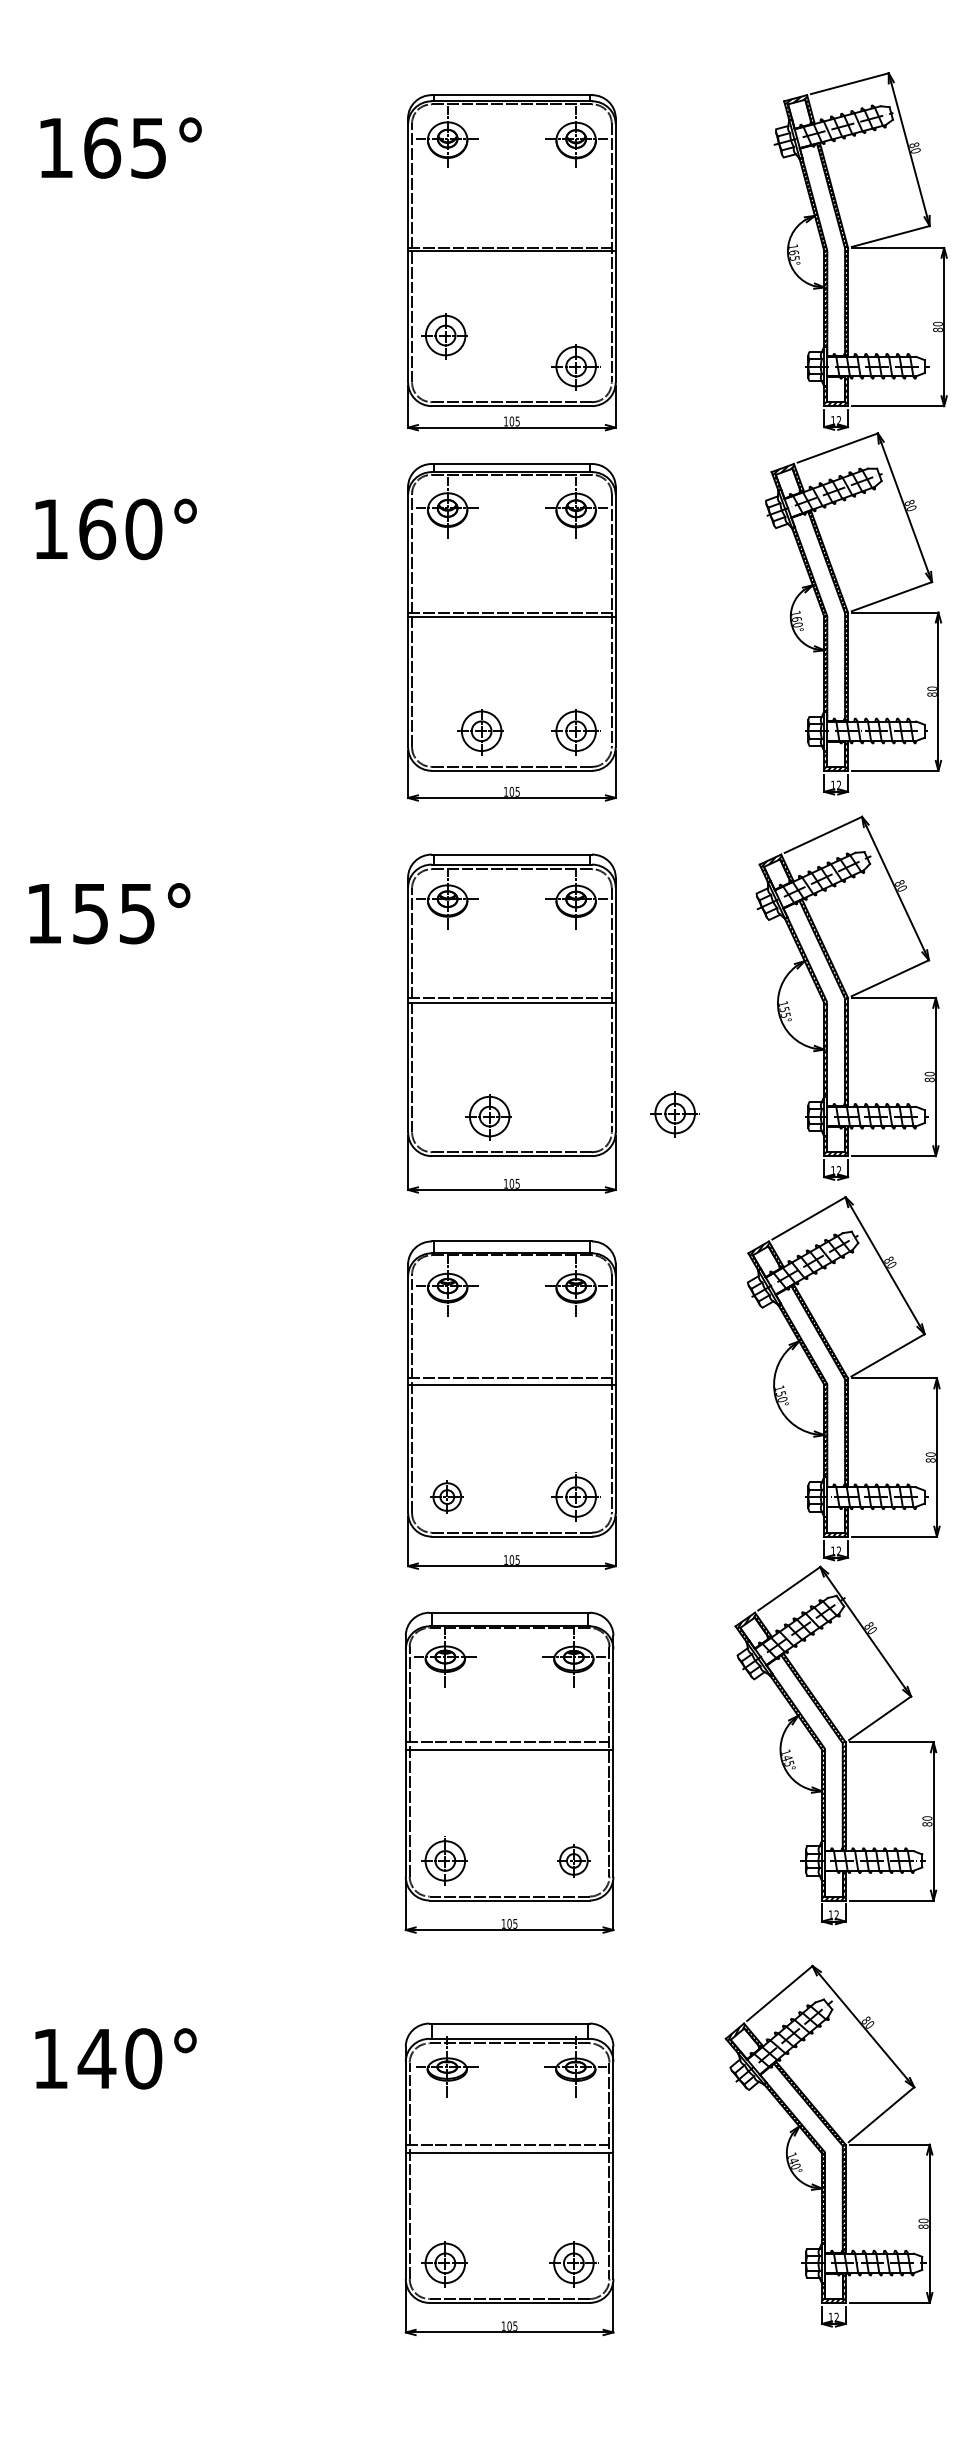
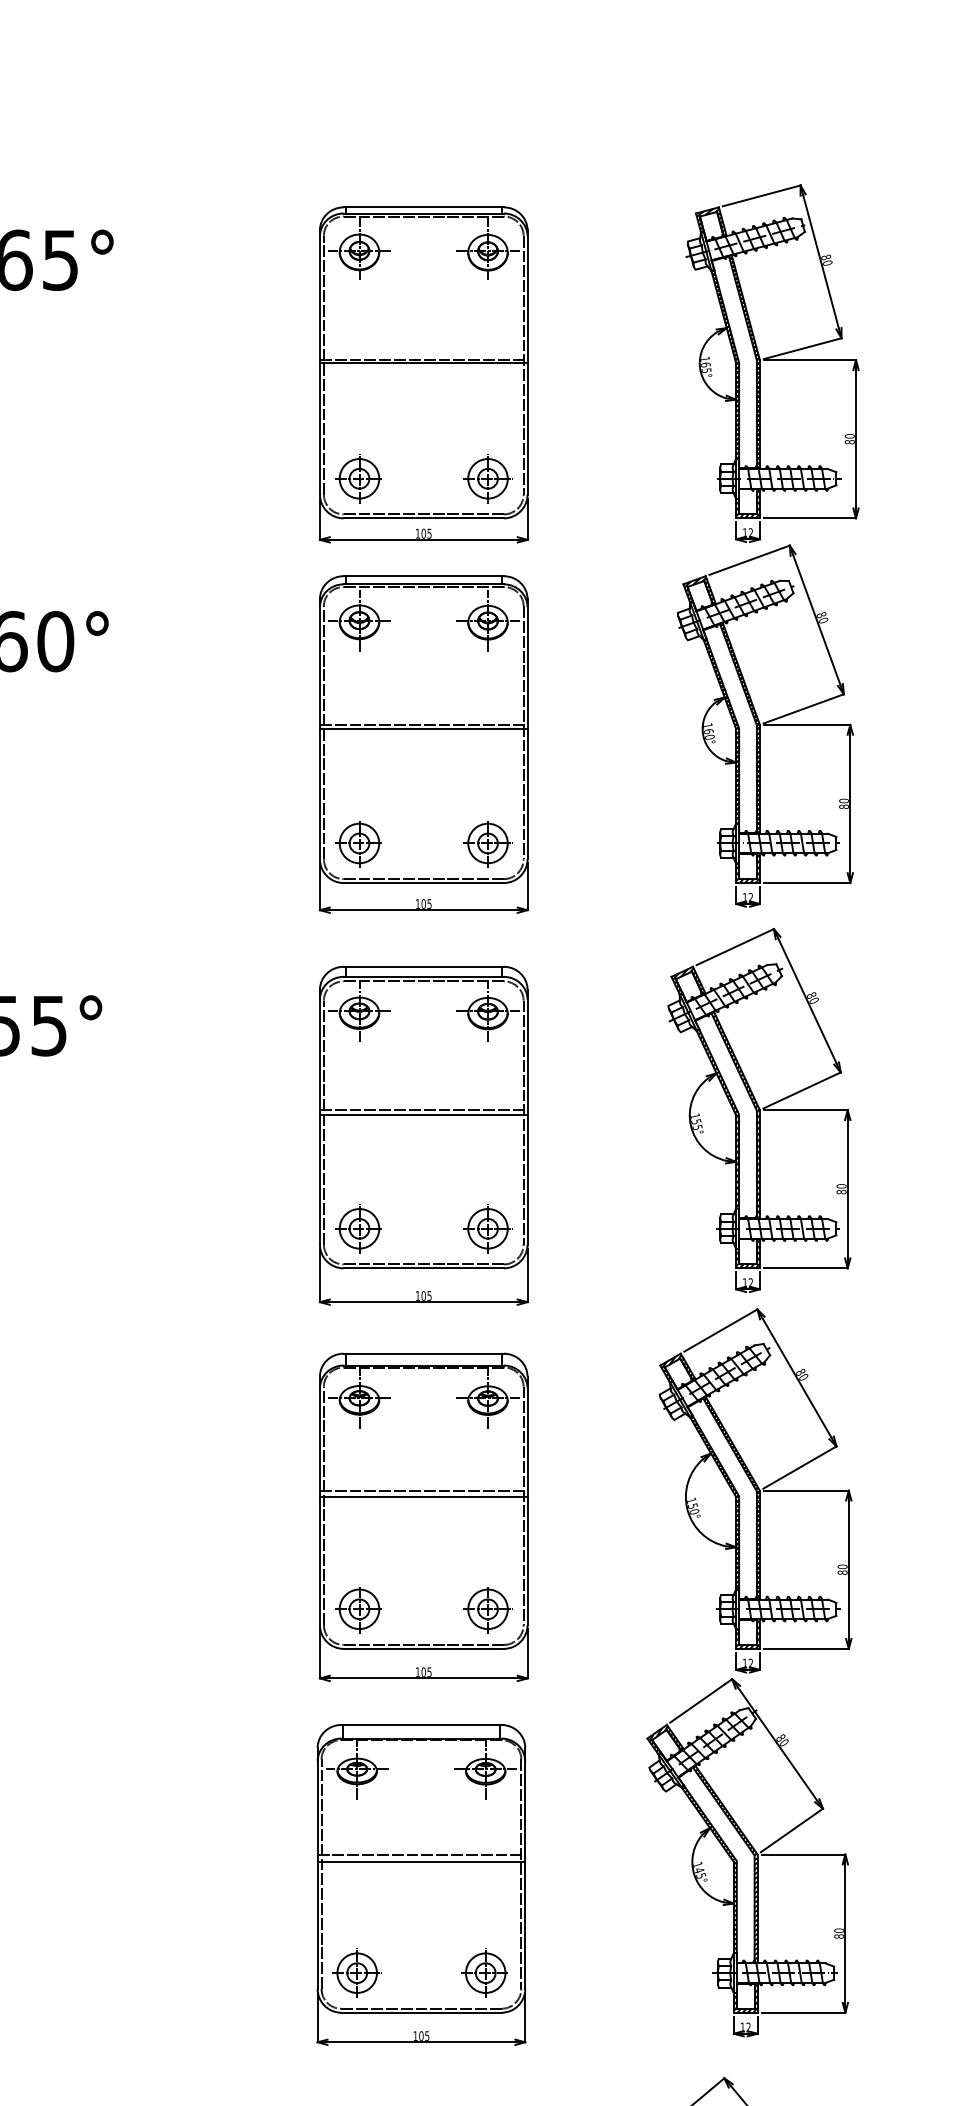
part: (444, 336) -> (358, 479), moved
part: (480, 732) -> (358, 844), moved
part: (674, 1114) -> (487, 1229), moved
part: (488, 1117) -> (358, 1229), moved
part: (446, 1496) -> (358, 1608), size x1.43
part: (573, 1860) -> (485, 1972), size x1.43

